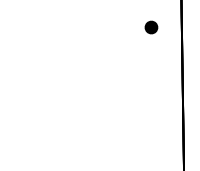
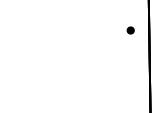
part: (151, 27) -> (130, 30), moved

